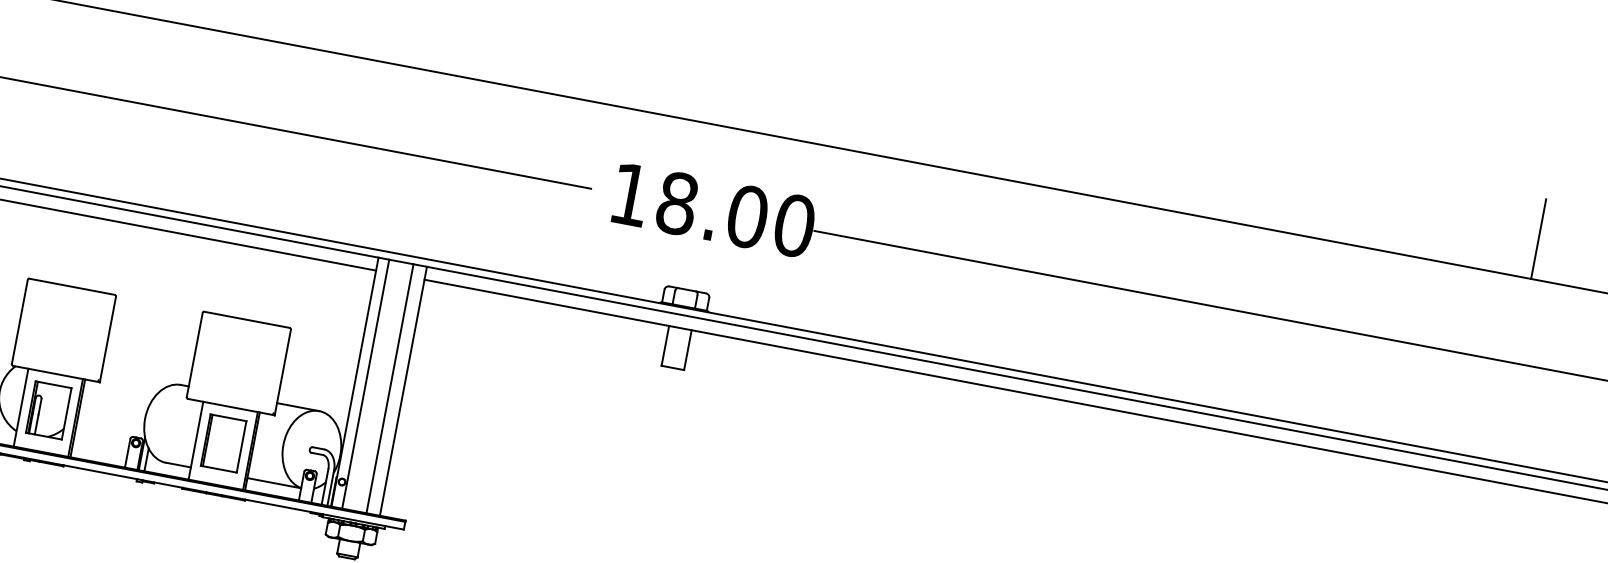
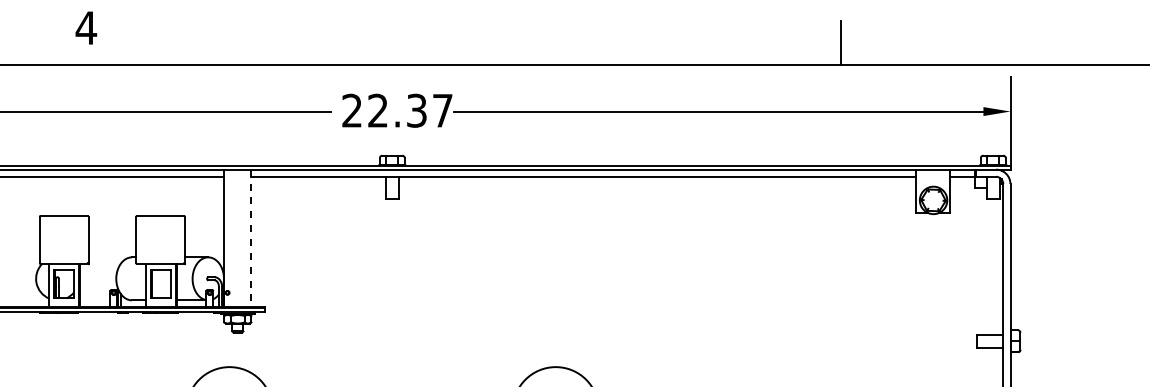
text: (712, 209) -> (397, 110), 18.00 -> 22.37
line: (365, 384) -> (230, 238), removed
line: (389, 388) -> (243, 238), removed
line: (404, 391) -> (251, 238), solid -> dashed

